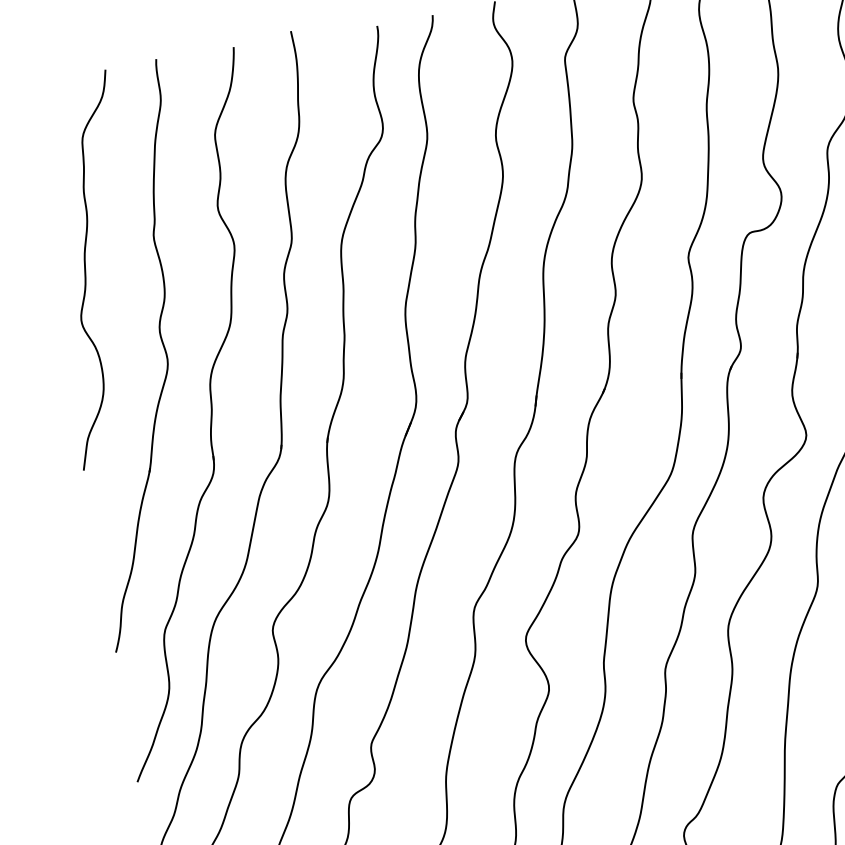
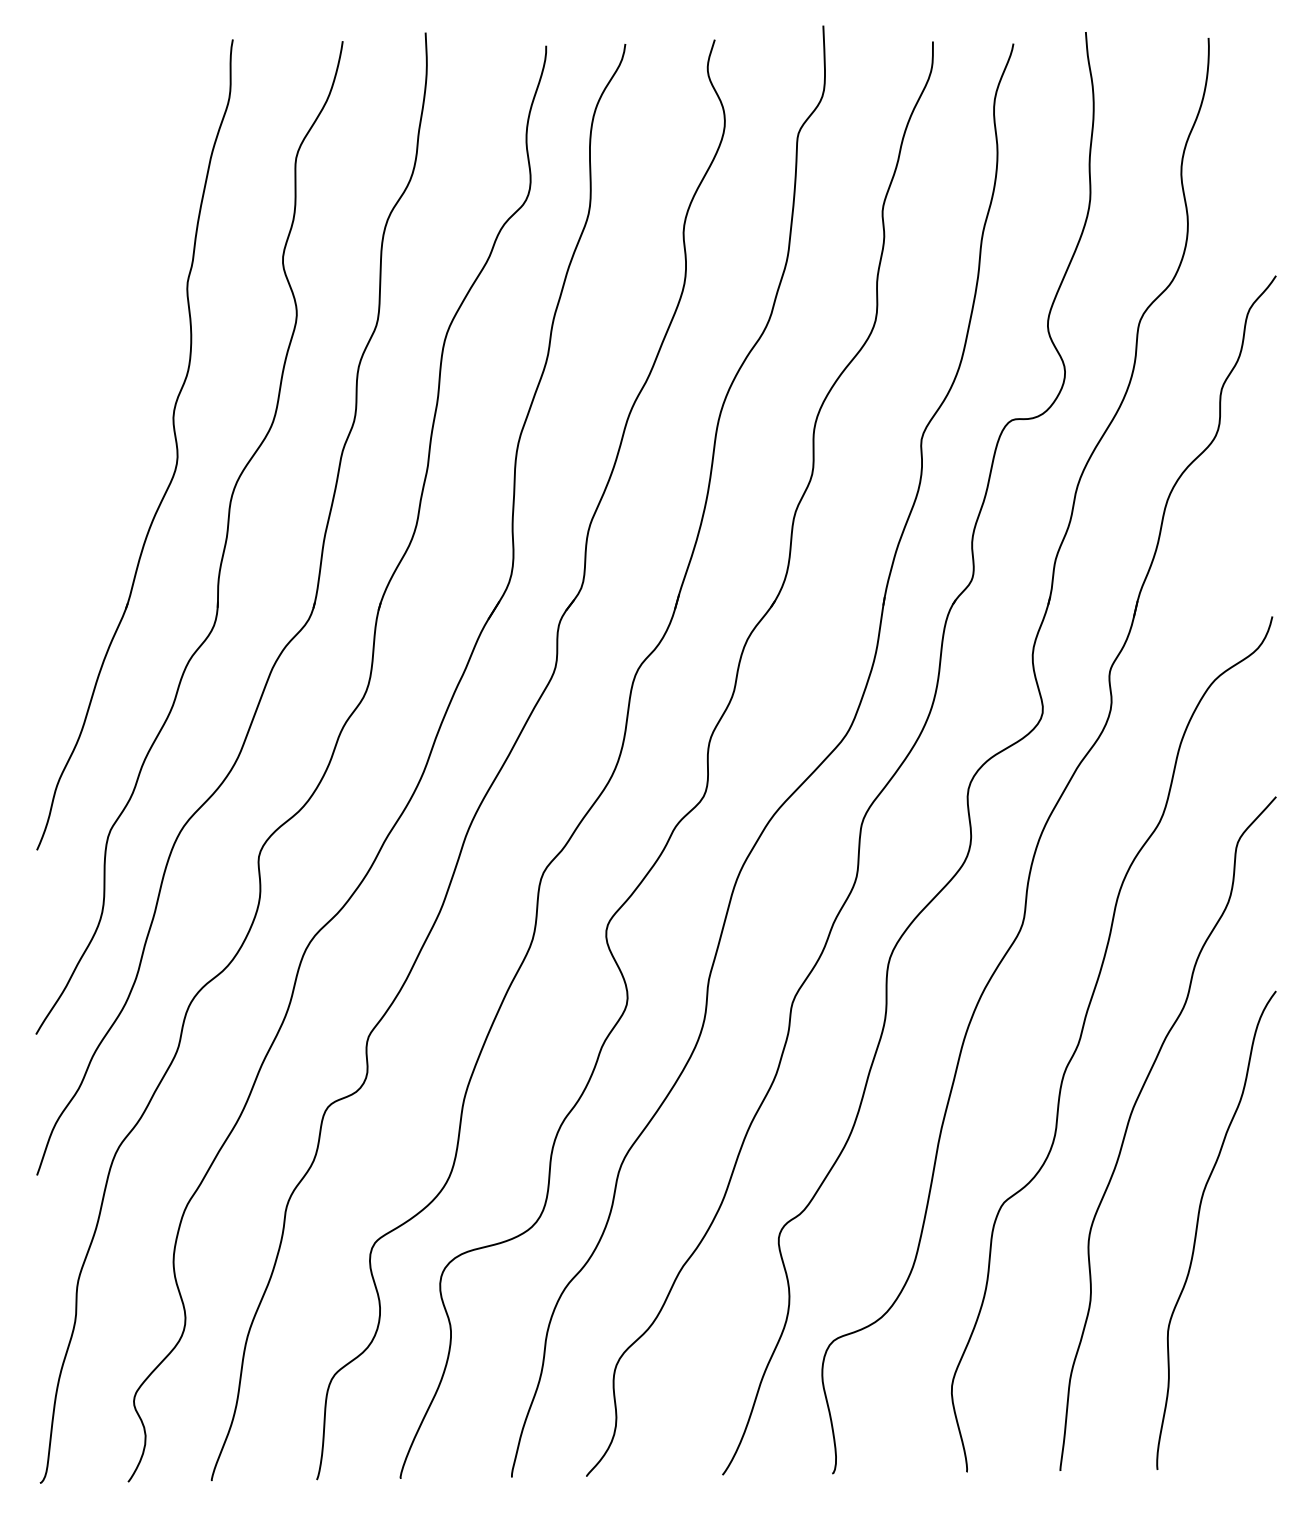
curve: (85, 271) -> (85, 316), removed

